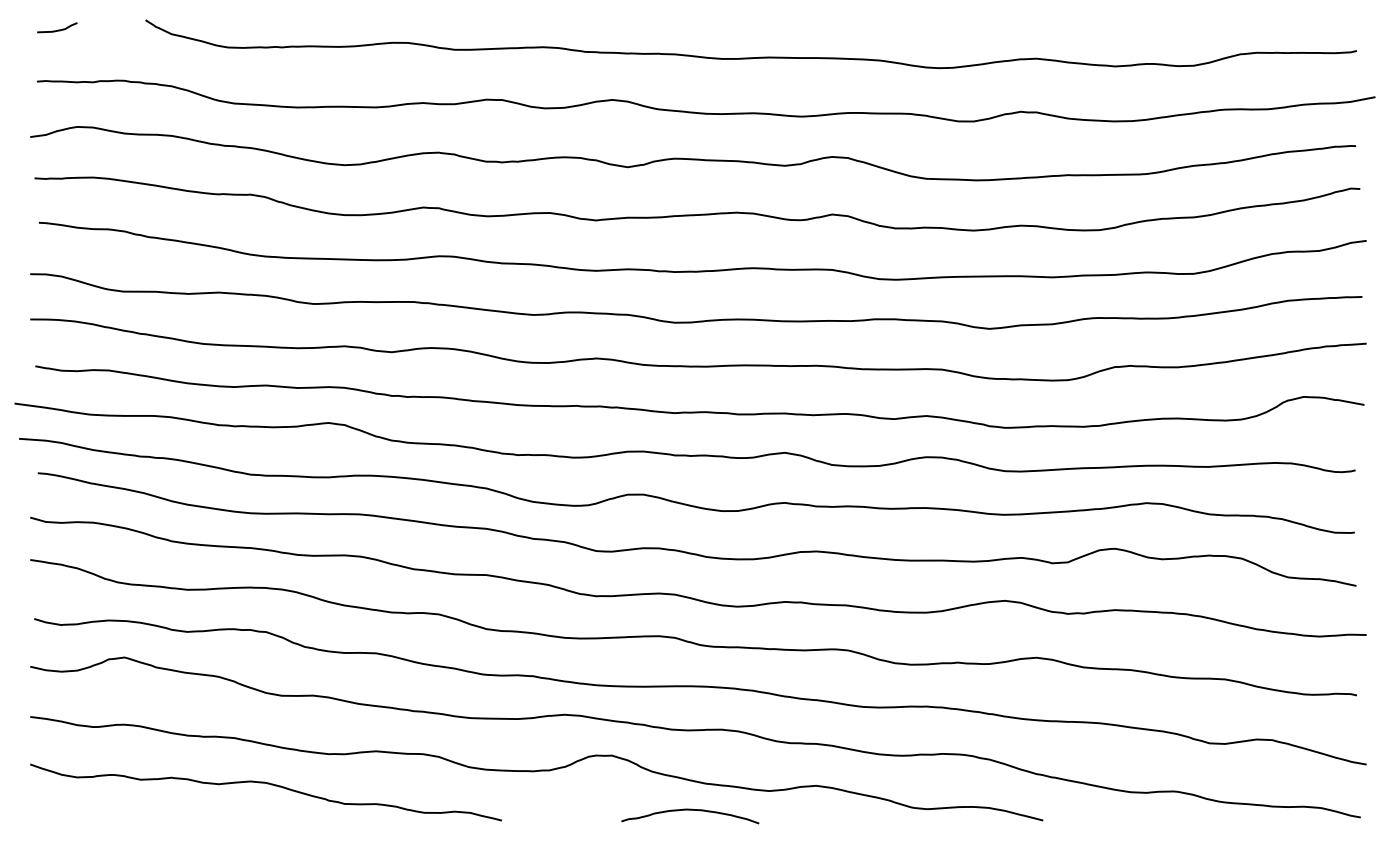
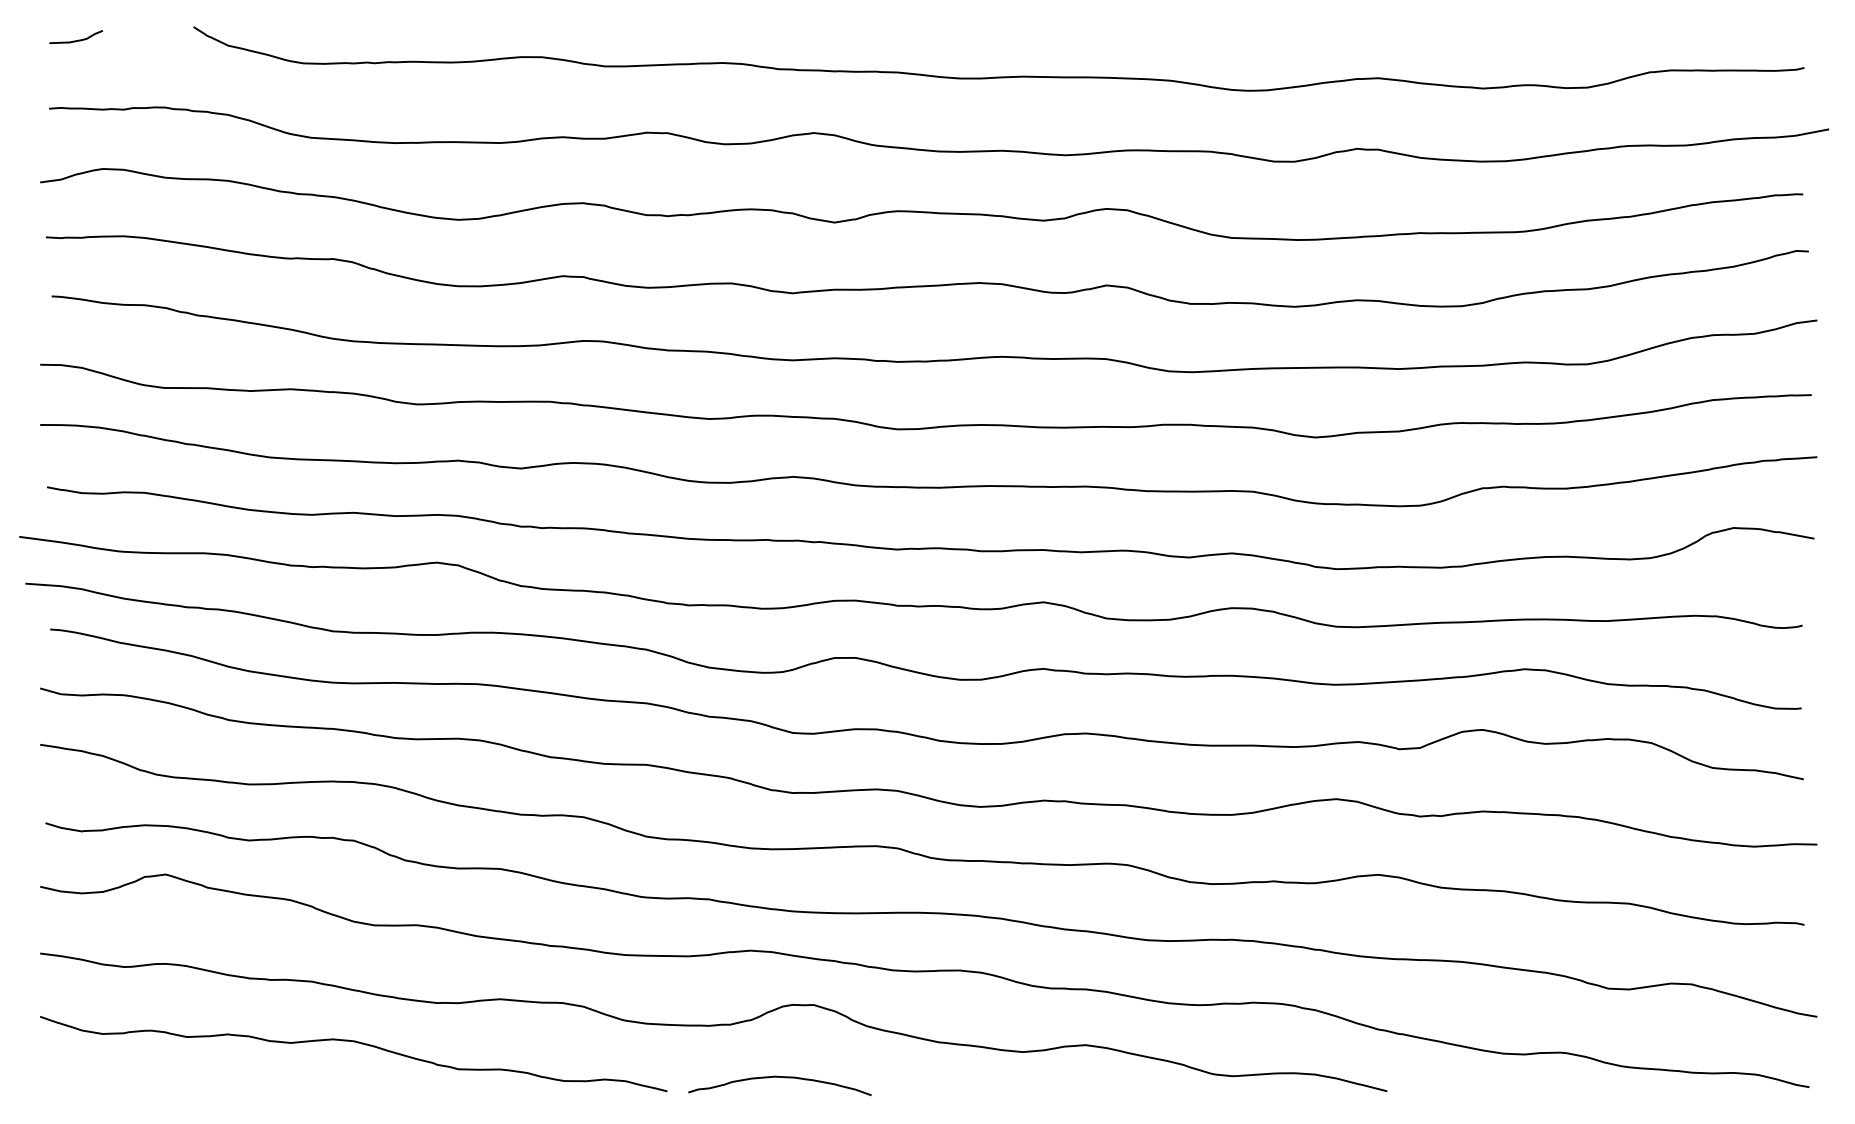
curve: (689, 810) -> (779, 1077), moved

